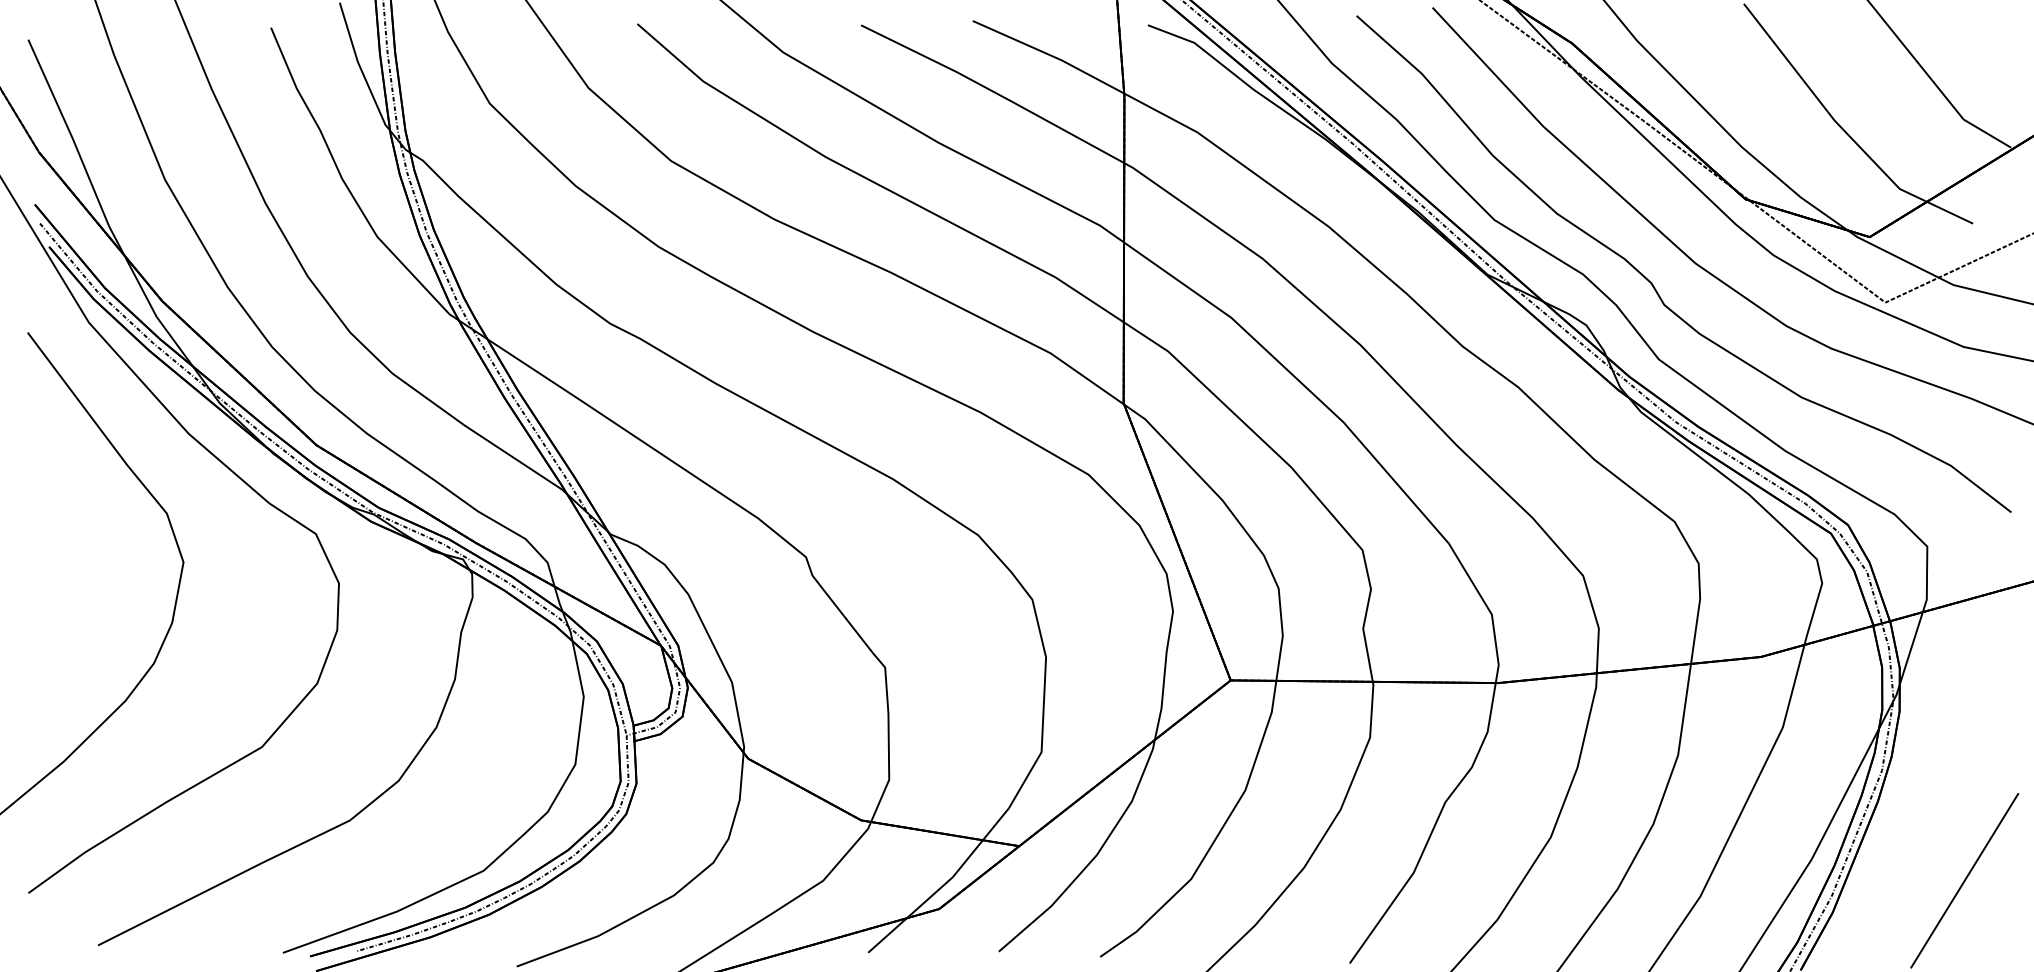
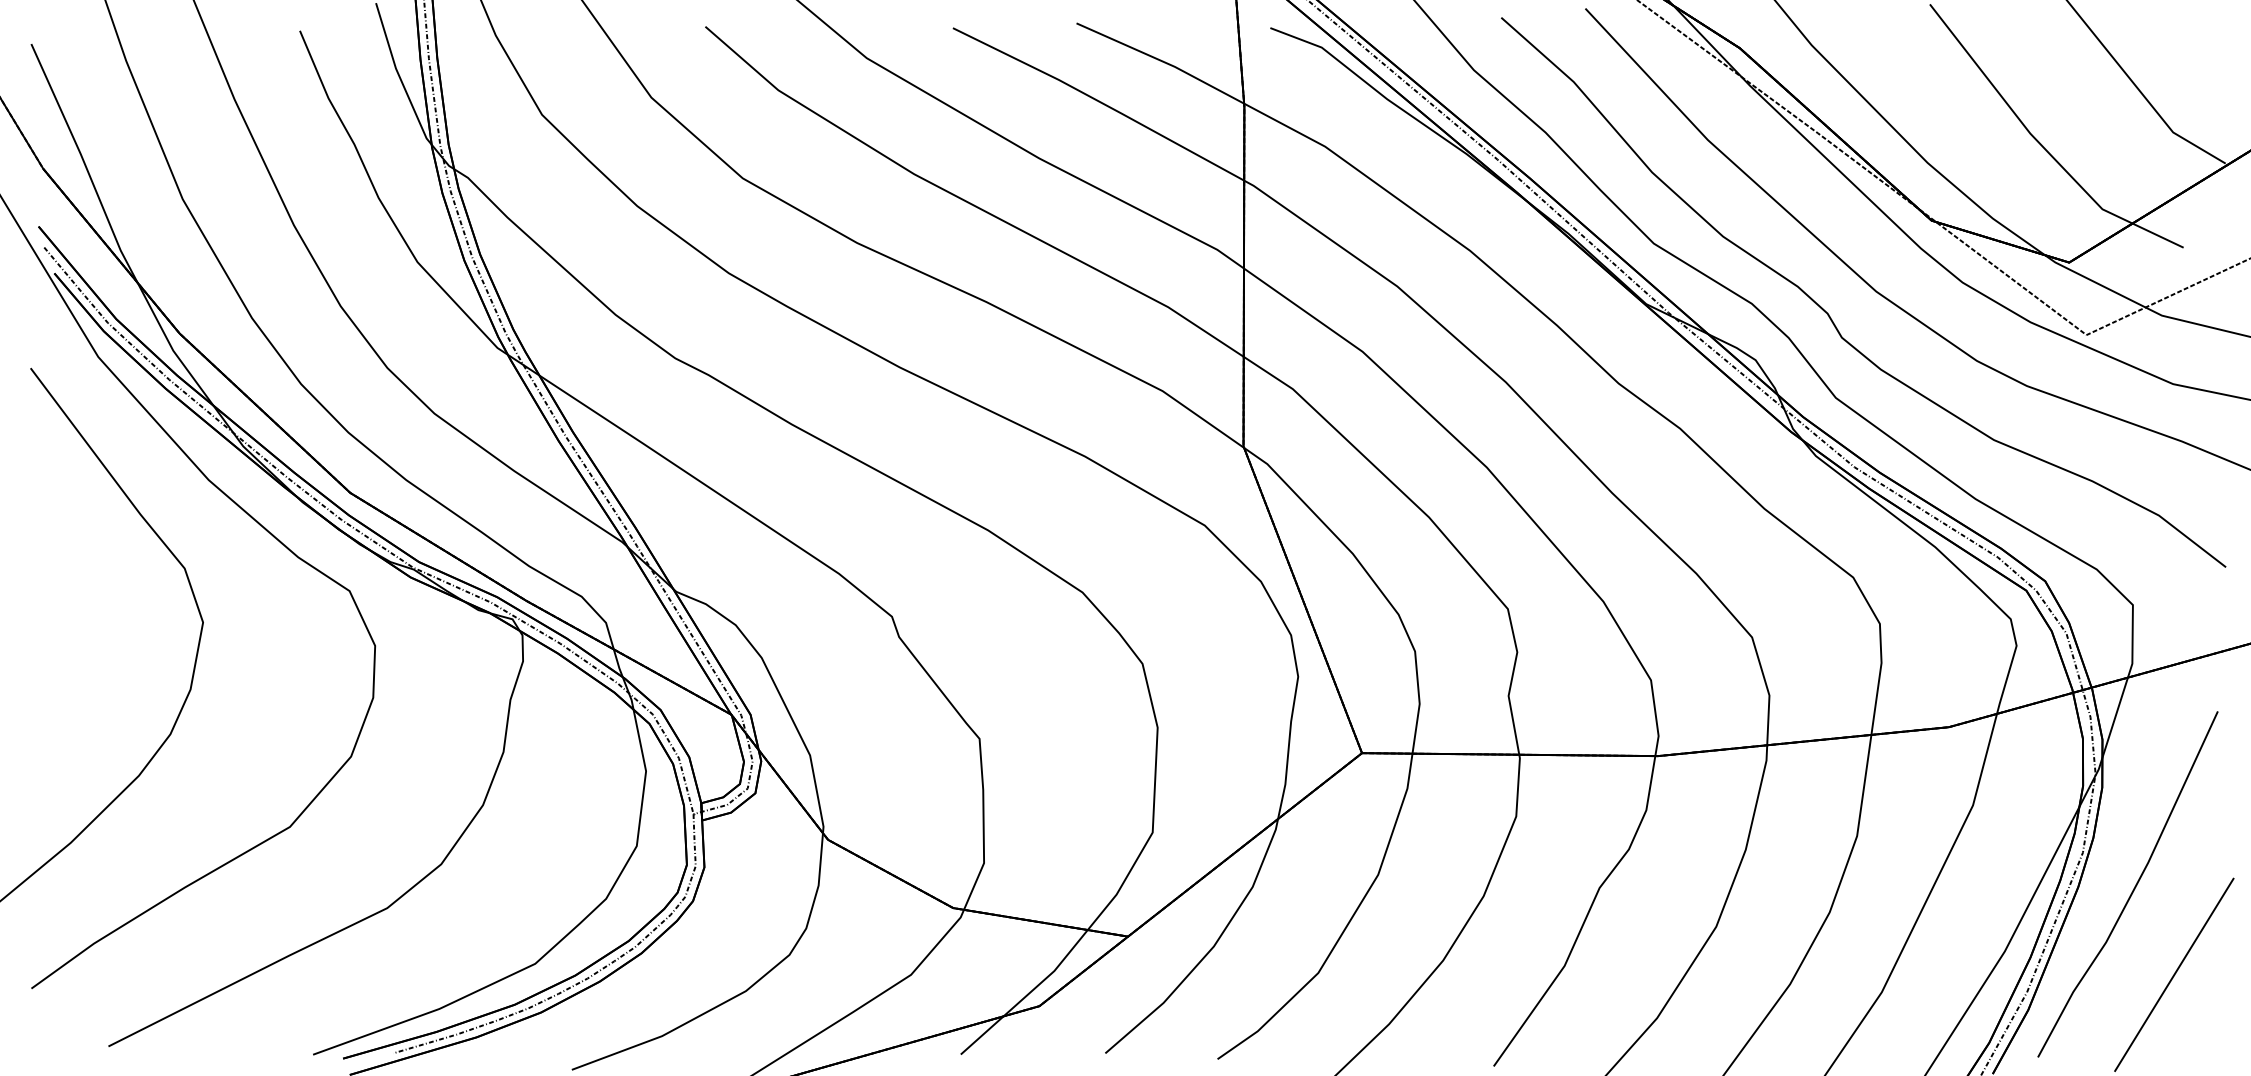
line: (1927, 802) -> (2133, 888), added

